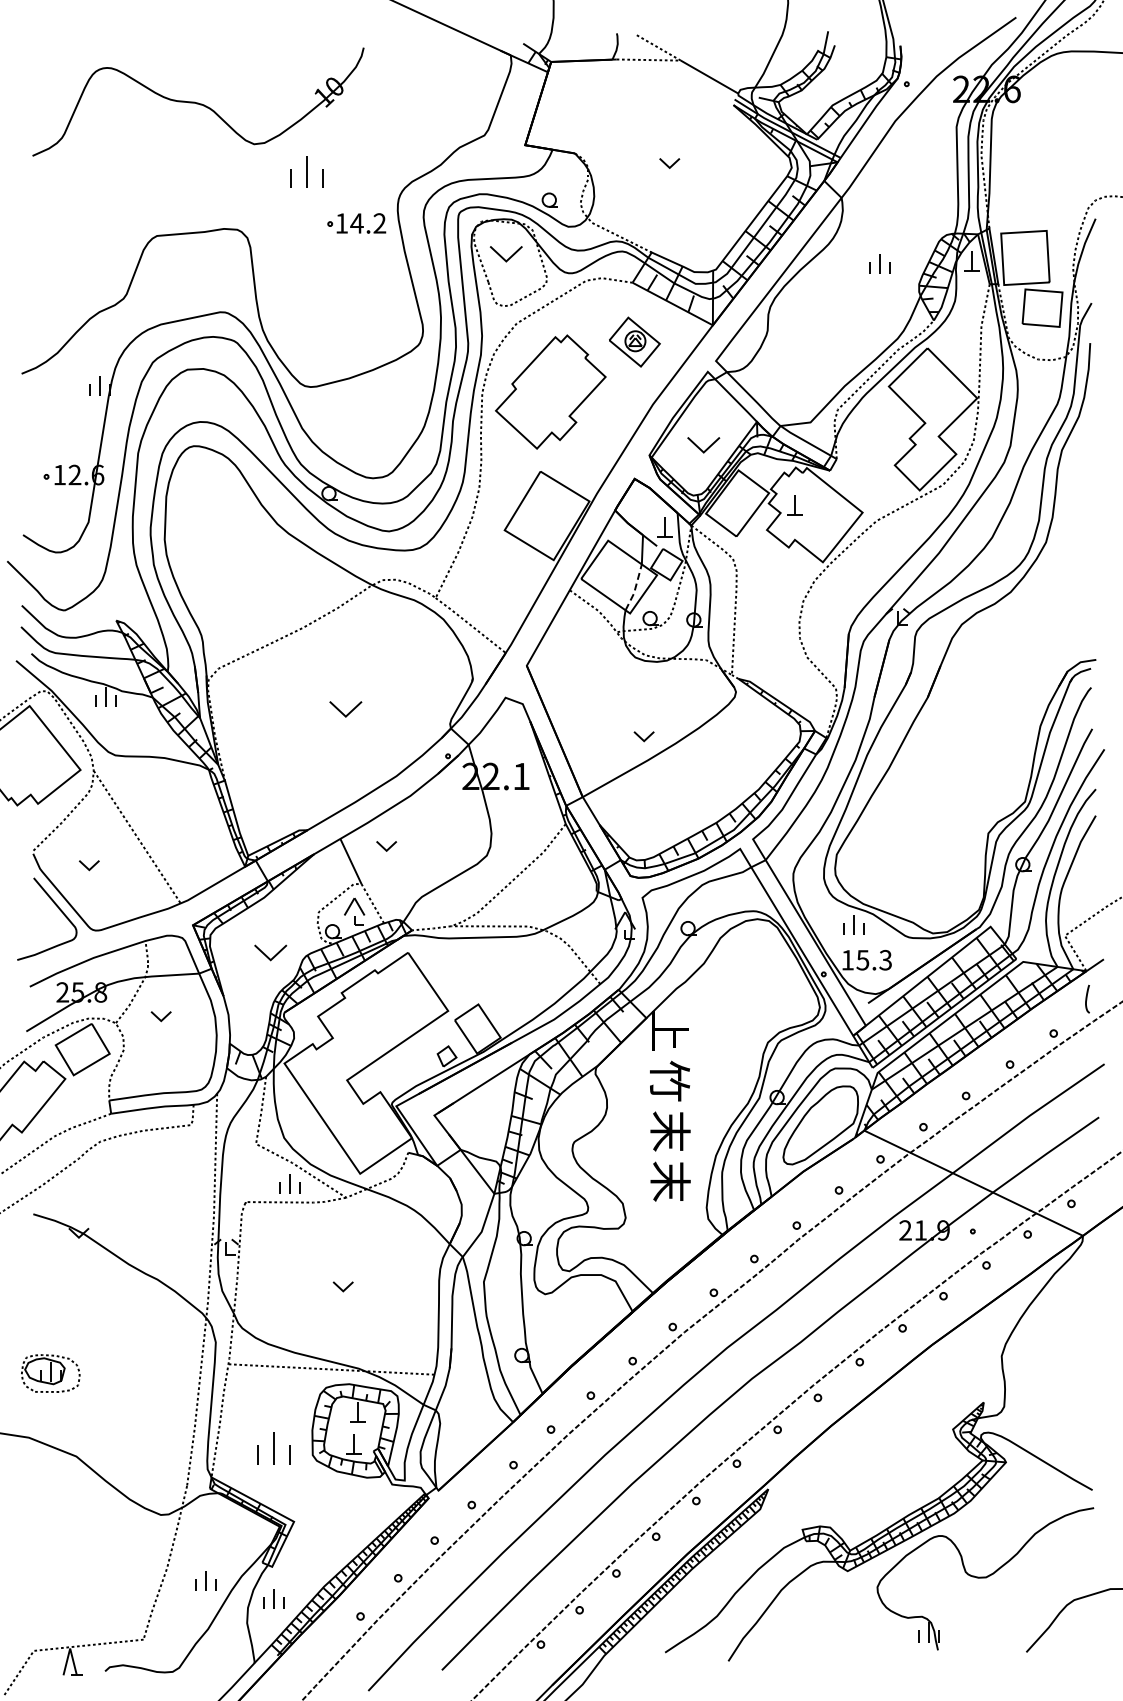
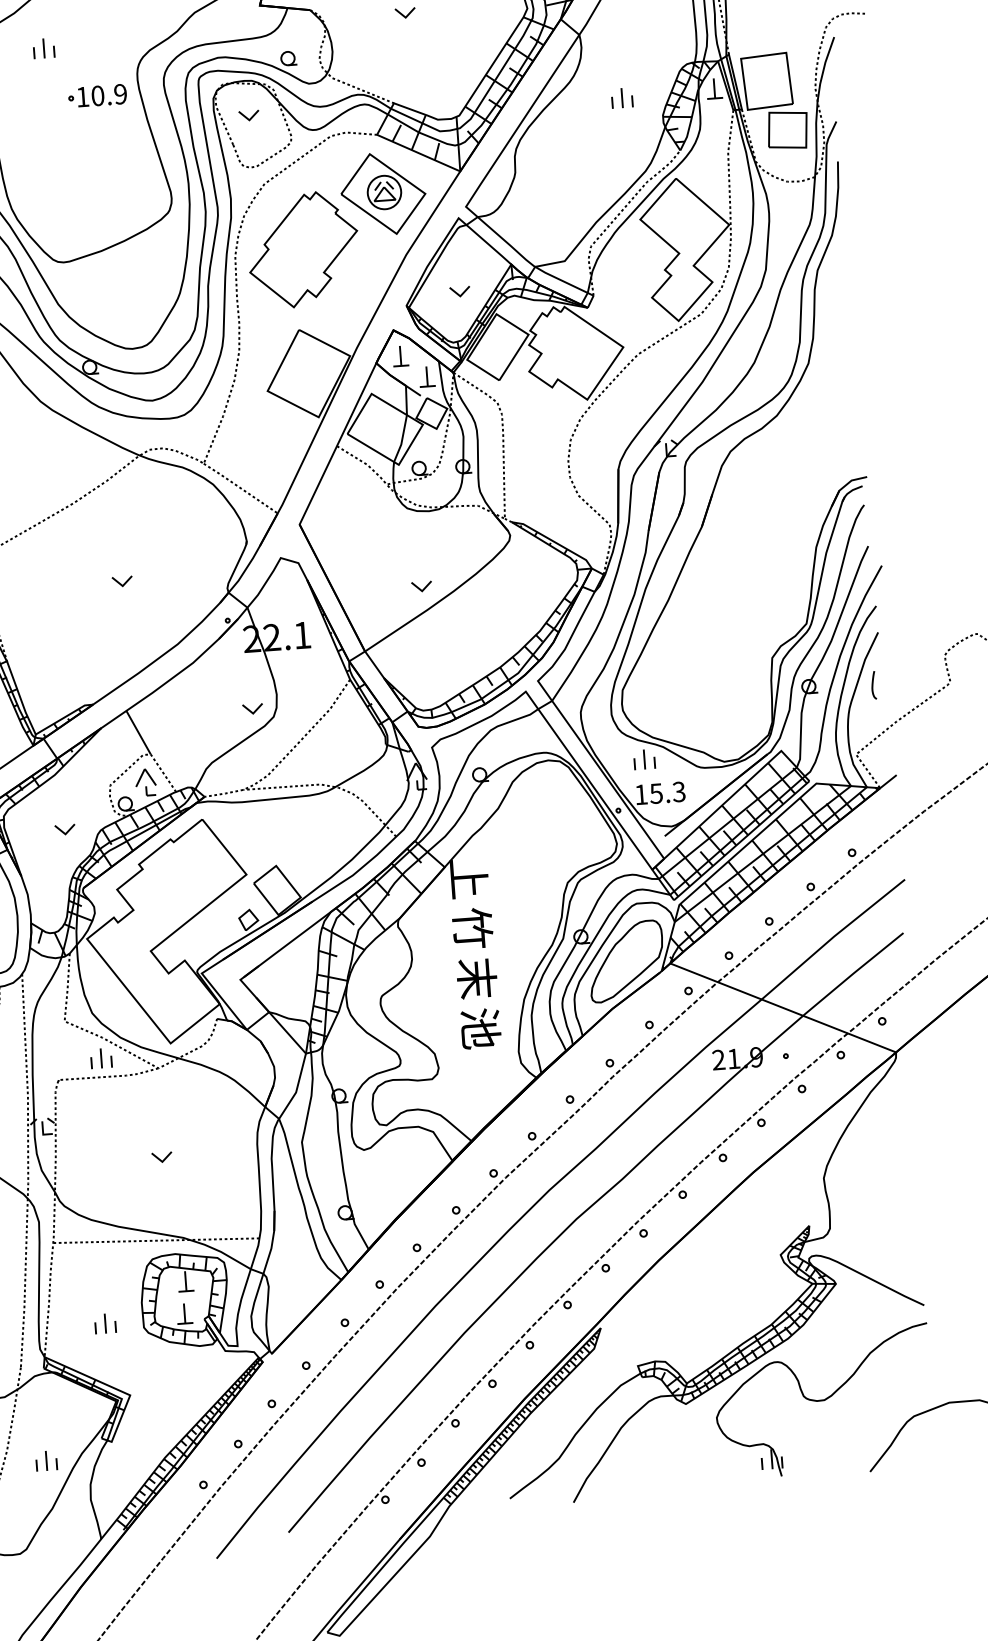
part: (306, 171) -> (43, 47), size x0.62
text: (368, 223) -> (109, 95), 14.2 -> 10.9
part: (506, 254) -> (249, 115), size x0.62
part: (634, 341) -> (383, 193), size x1.67
part: (703, 445) -> (459, 291), size x0.62
part: (794, 505) -> (400, 356), moved
line: (635, 587) -> (402, 438), dashed -> solid
part: (345, 709) -> (122, 581), size x0.62
part: (386, 846) -> (252, 709), moved
part: (270, 952) -> (65, 829), size x0.62
curve: (1087, 998) -> (873, 684), moved
text: (670, 1181) -> (480, 1028), 末 -> 池
part: (274, 1448) -> (105, 1323), size x0.62
part: (273, 1598) -> (115, 1473), removed

